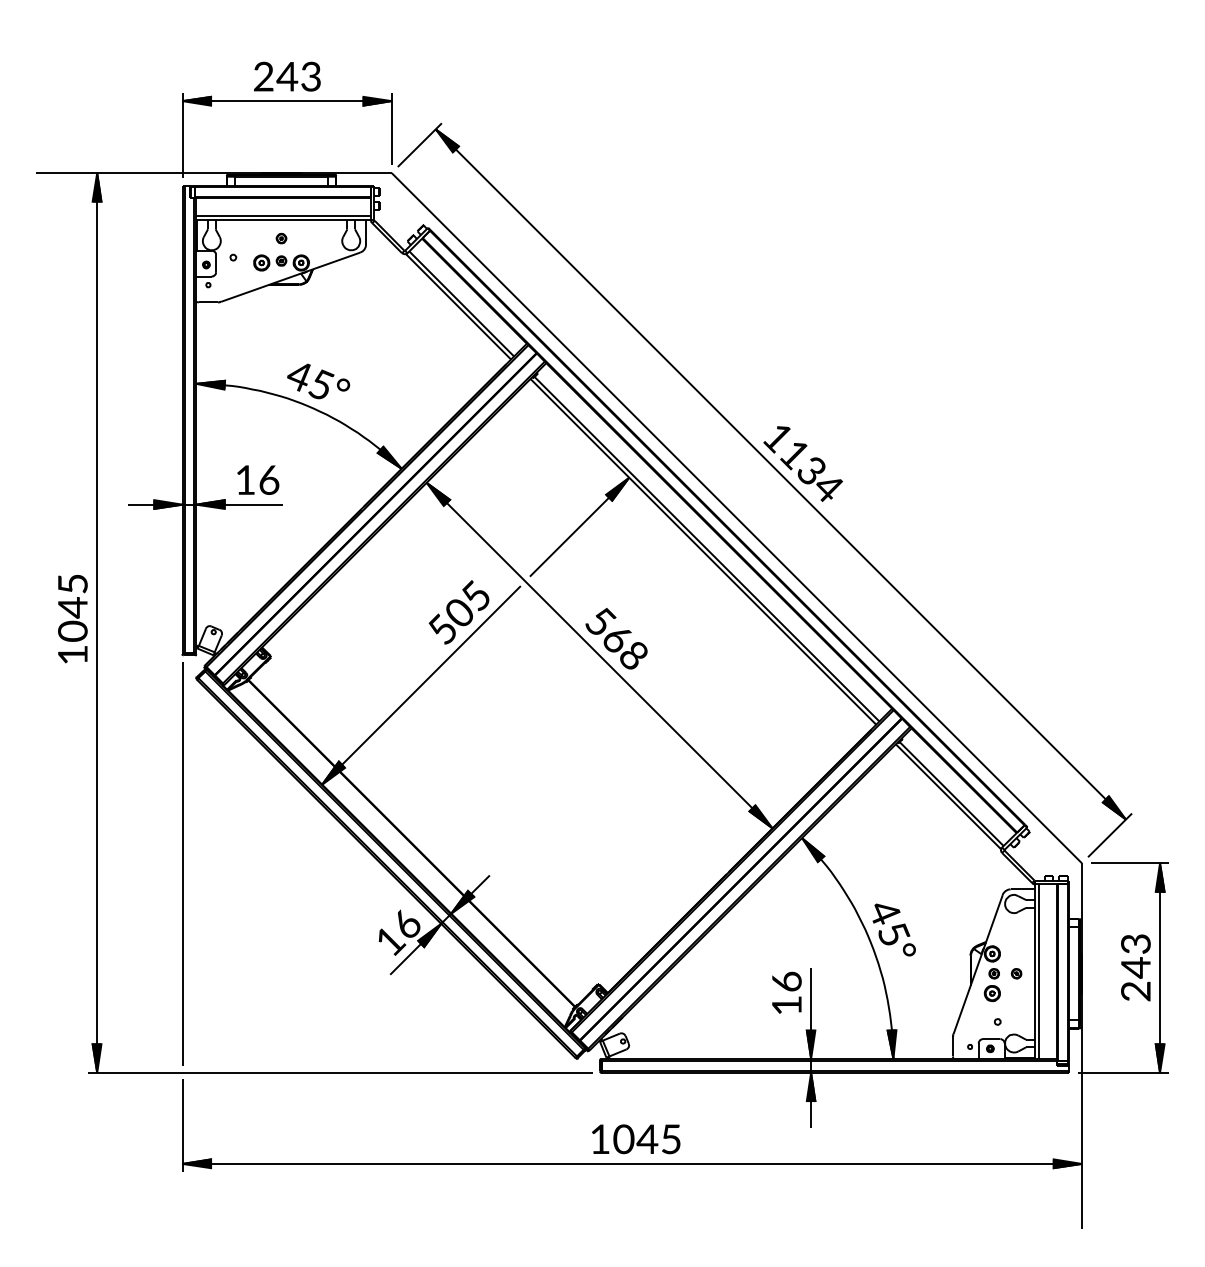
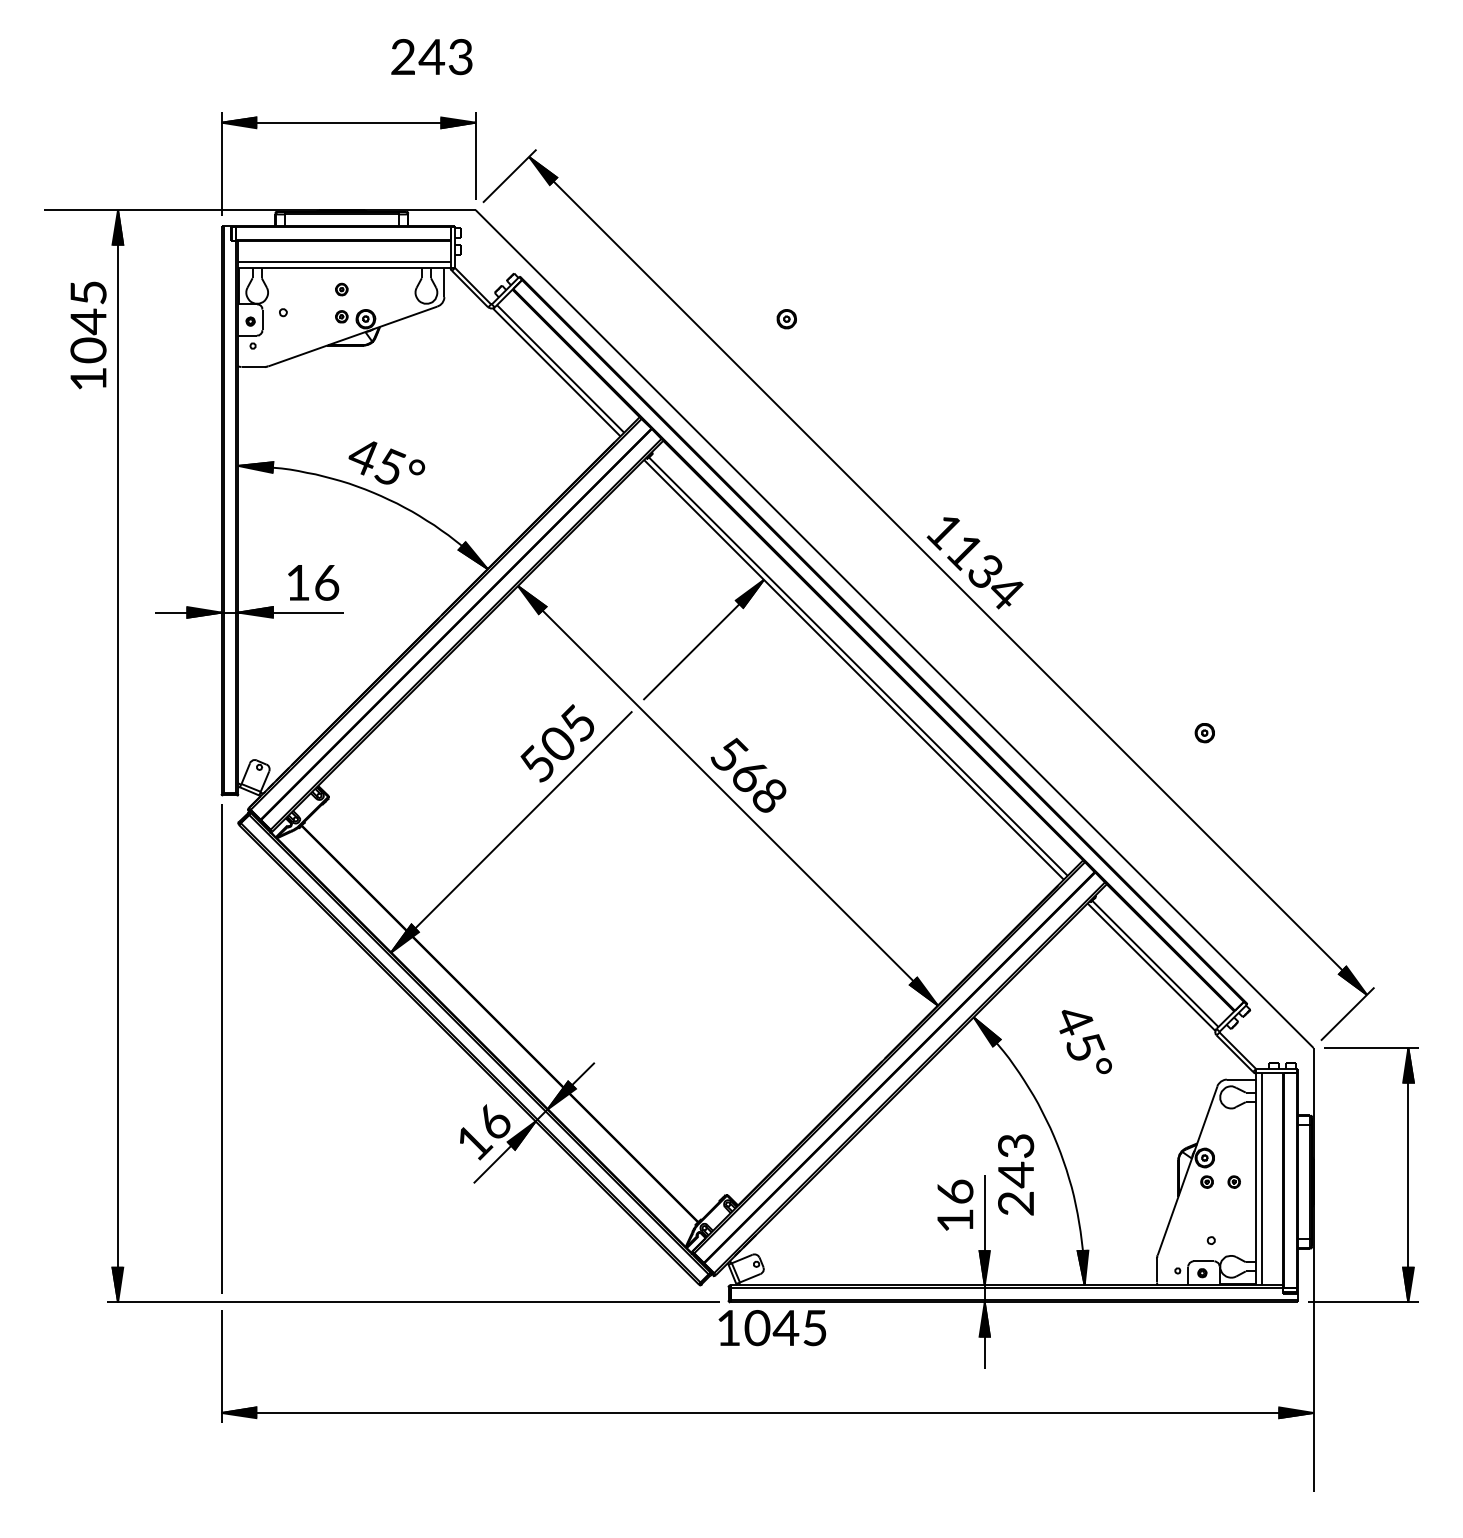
text: (287, 77) -> (431, 57), moved
part: (261, 263) -> (786, 319), moved
text: (72, 619) -> (88, 335), moved
text: (894, 930) -> (1085, 1042), moved
text: (1136, 967) -> (1016, 1174), moved
part: (992, 993) -> (1204, 733), moved
text: (636, 1139) -> (772, 1328), moved

